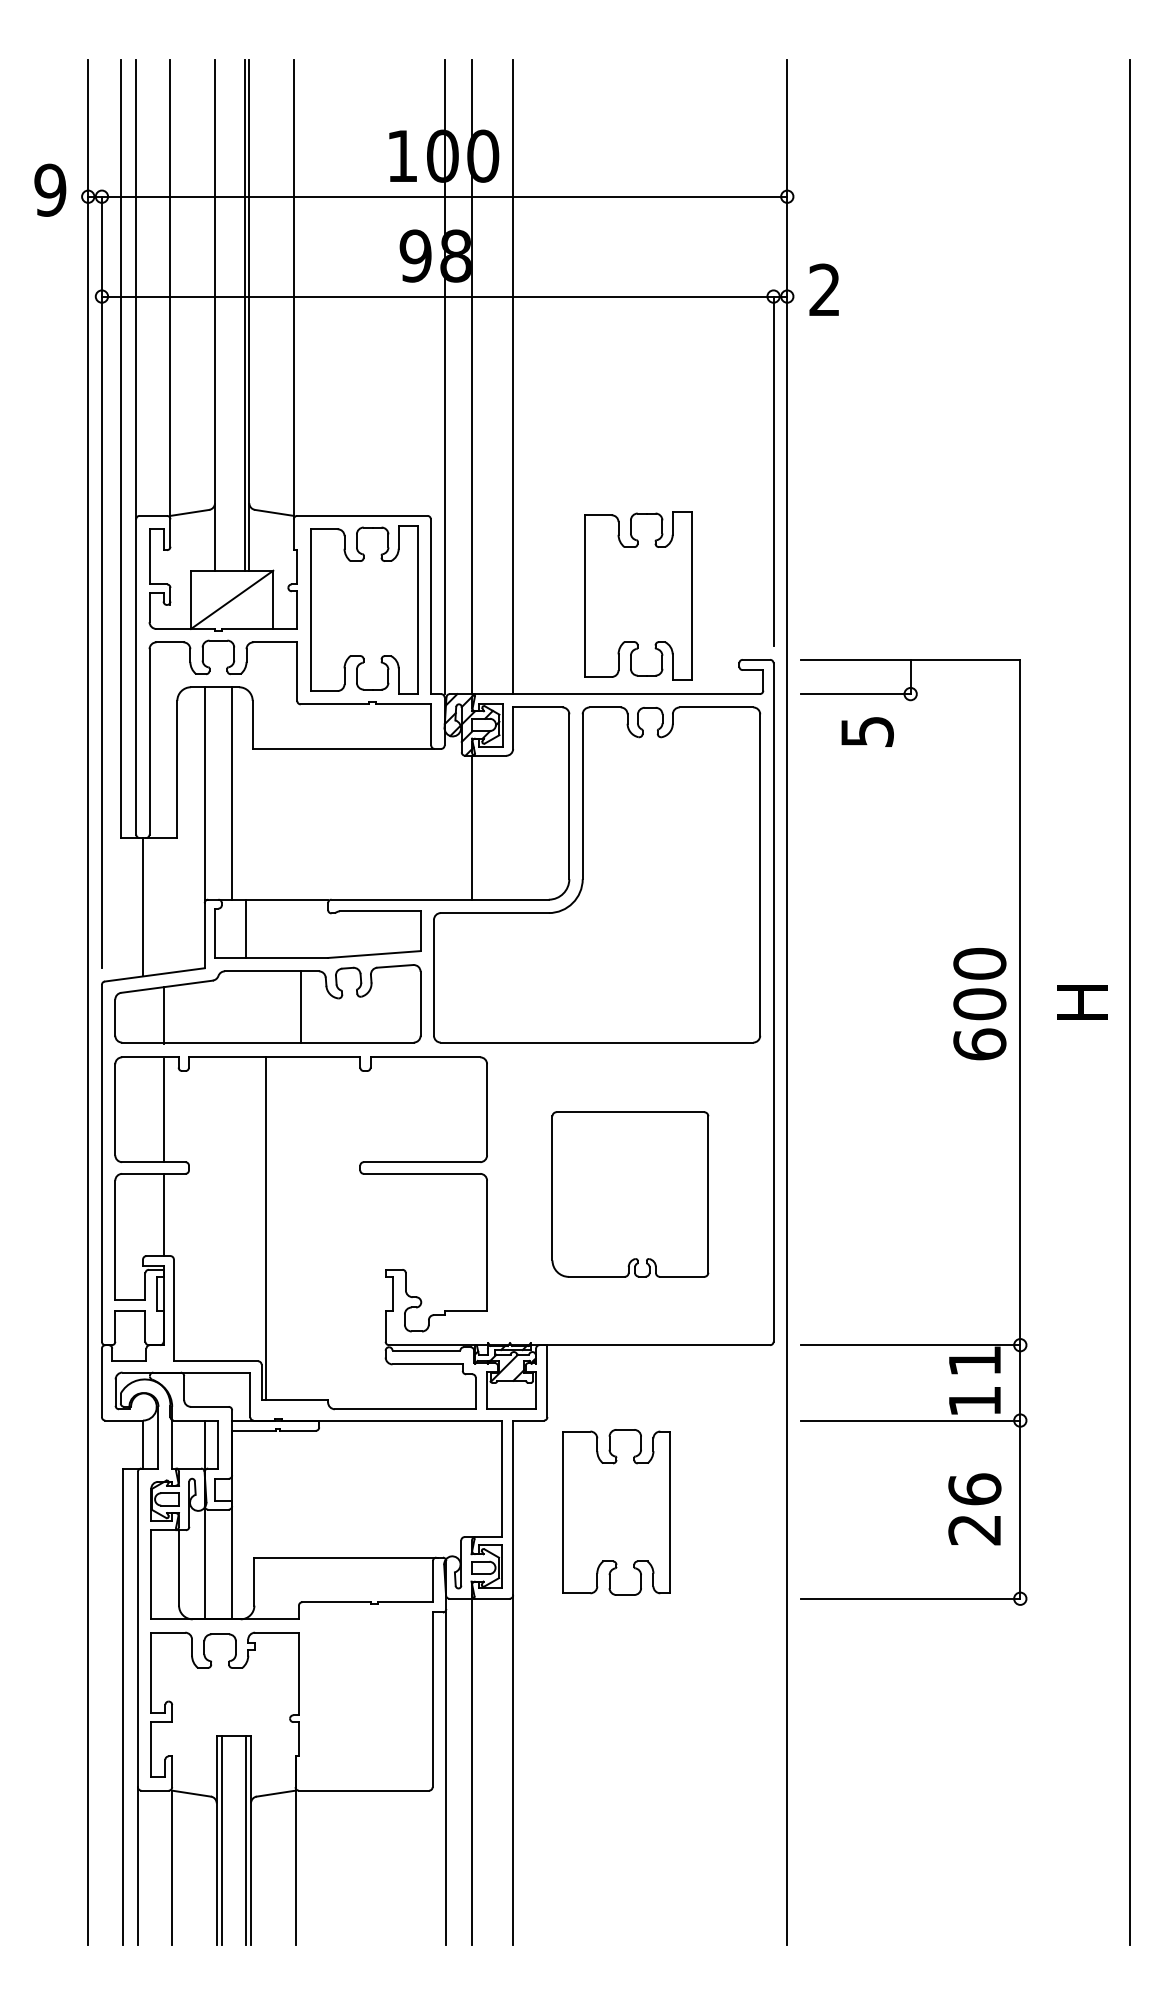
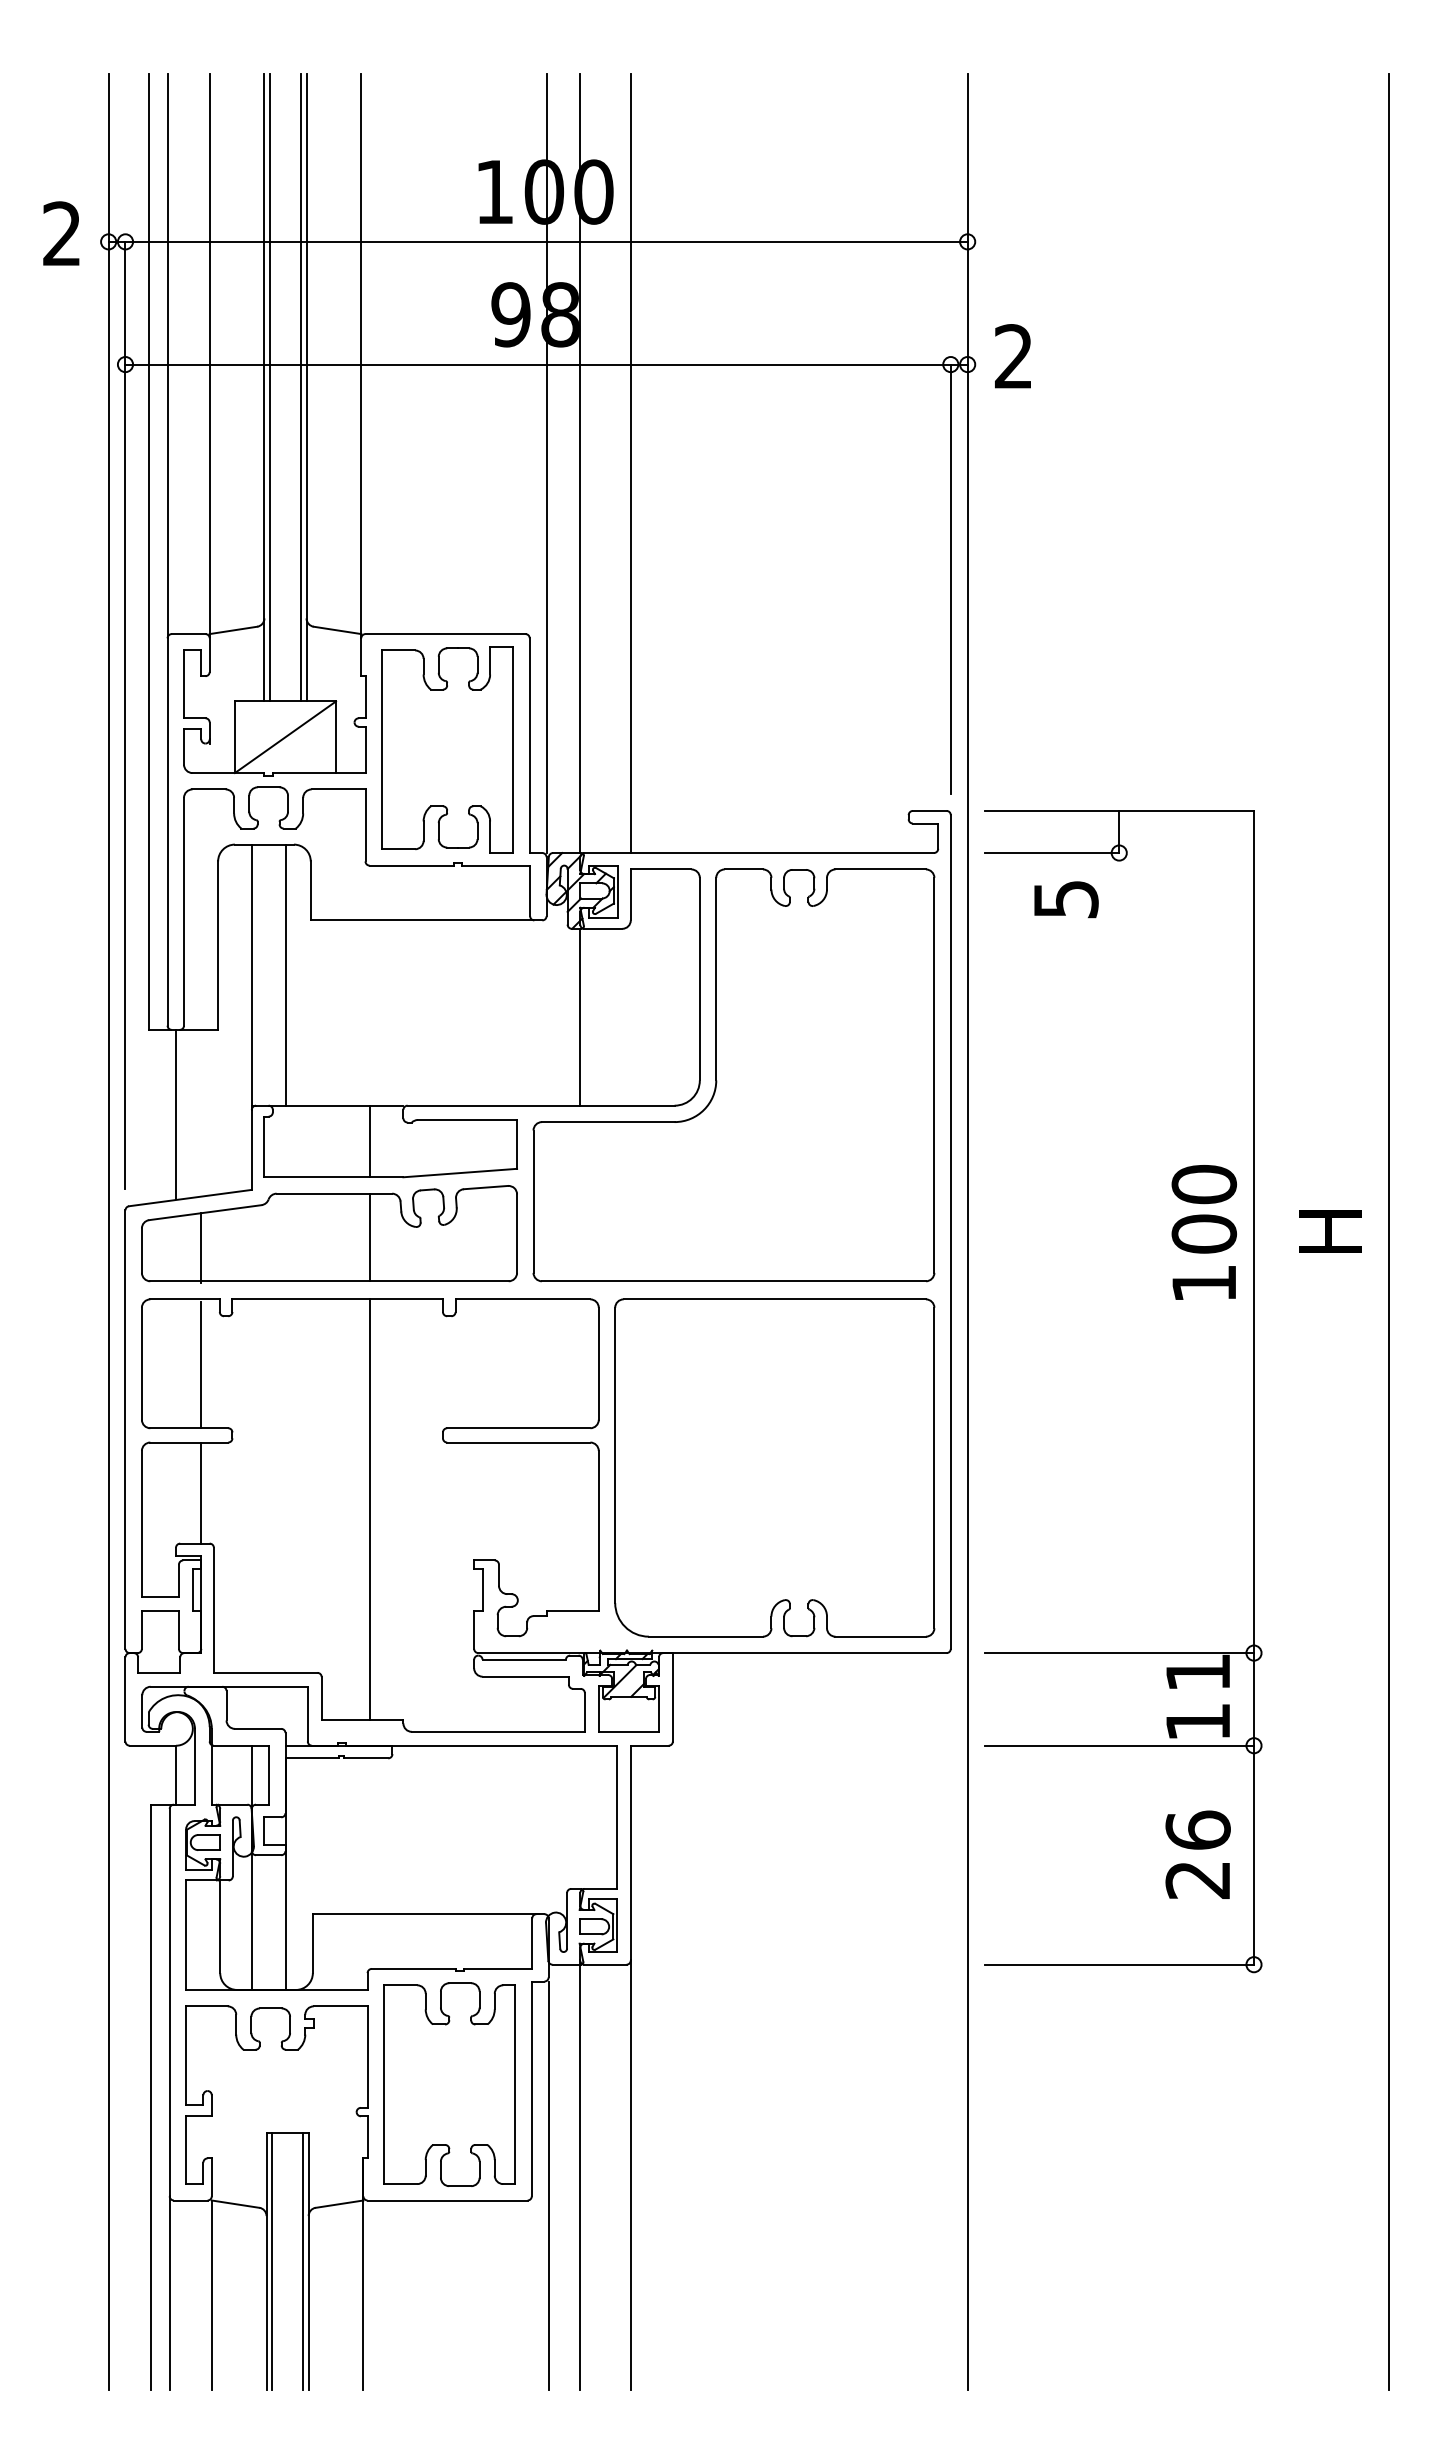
text: (50, 189) -> (62, 232), 9 -> 2
line: (219, 315) -> (269, 387), added
part: (638, 595) -> (784, 731), removed
line: (245, 928) -> (369, 1141), moved
text: (979, 1044) -> (1203, 1283), 600 -> 100
part: (630, 1194) -> (774, 1467), size x1.67
line: (265, 1228) -> (369, 1509), moved
part: (616, 1512) -> (449, 2084), moved

